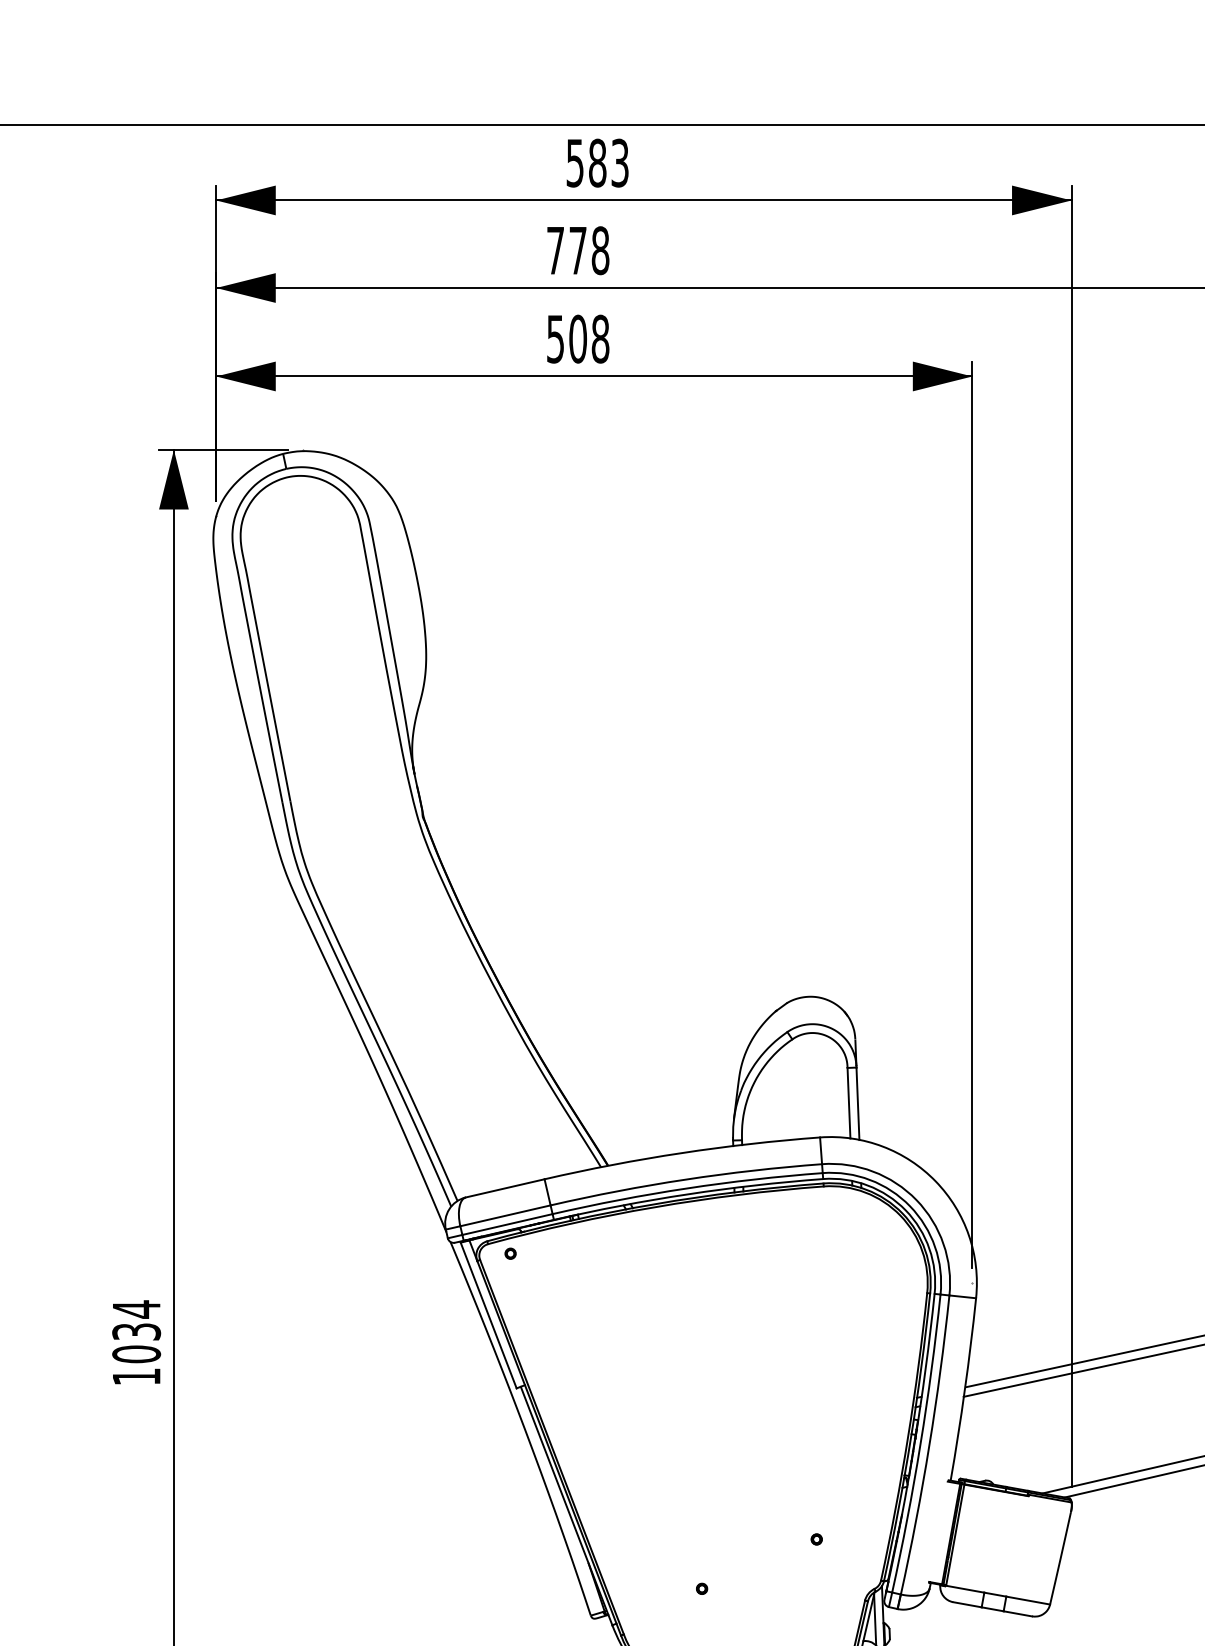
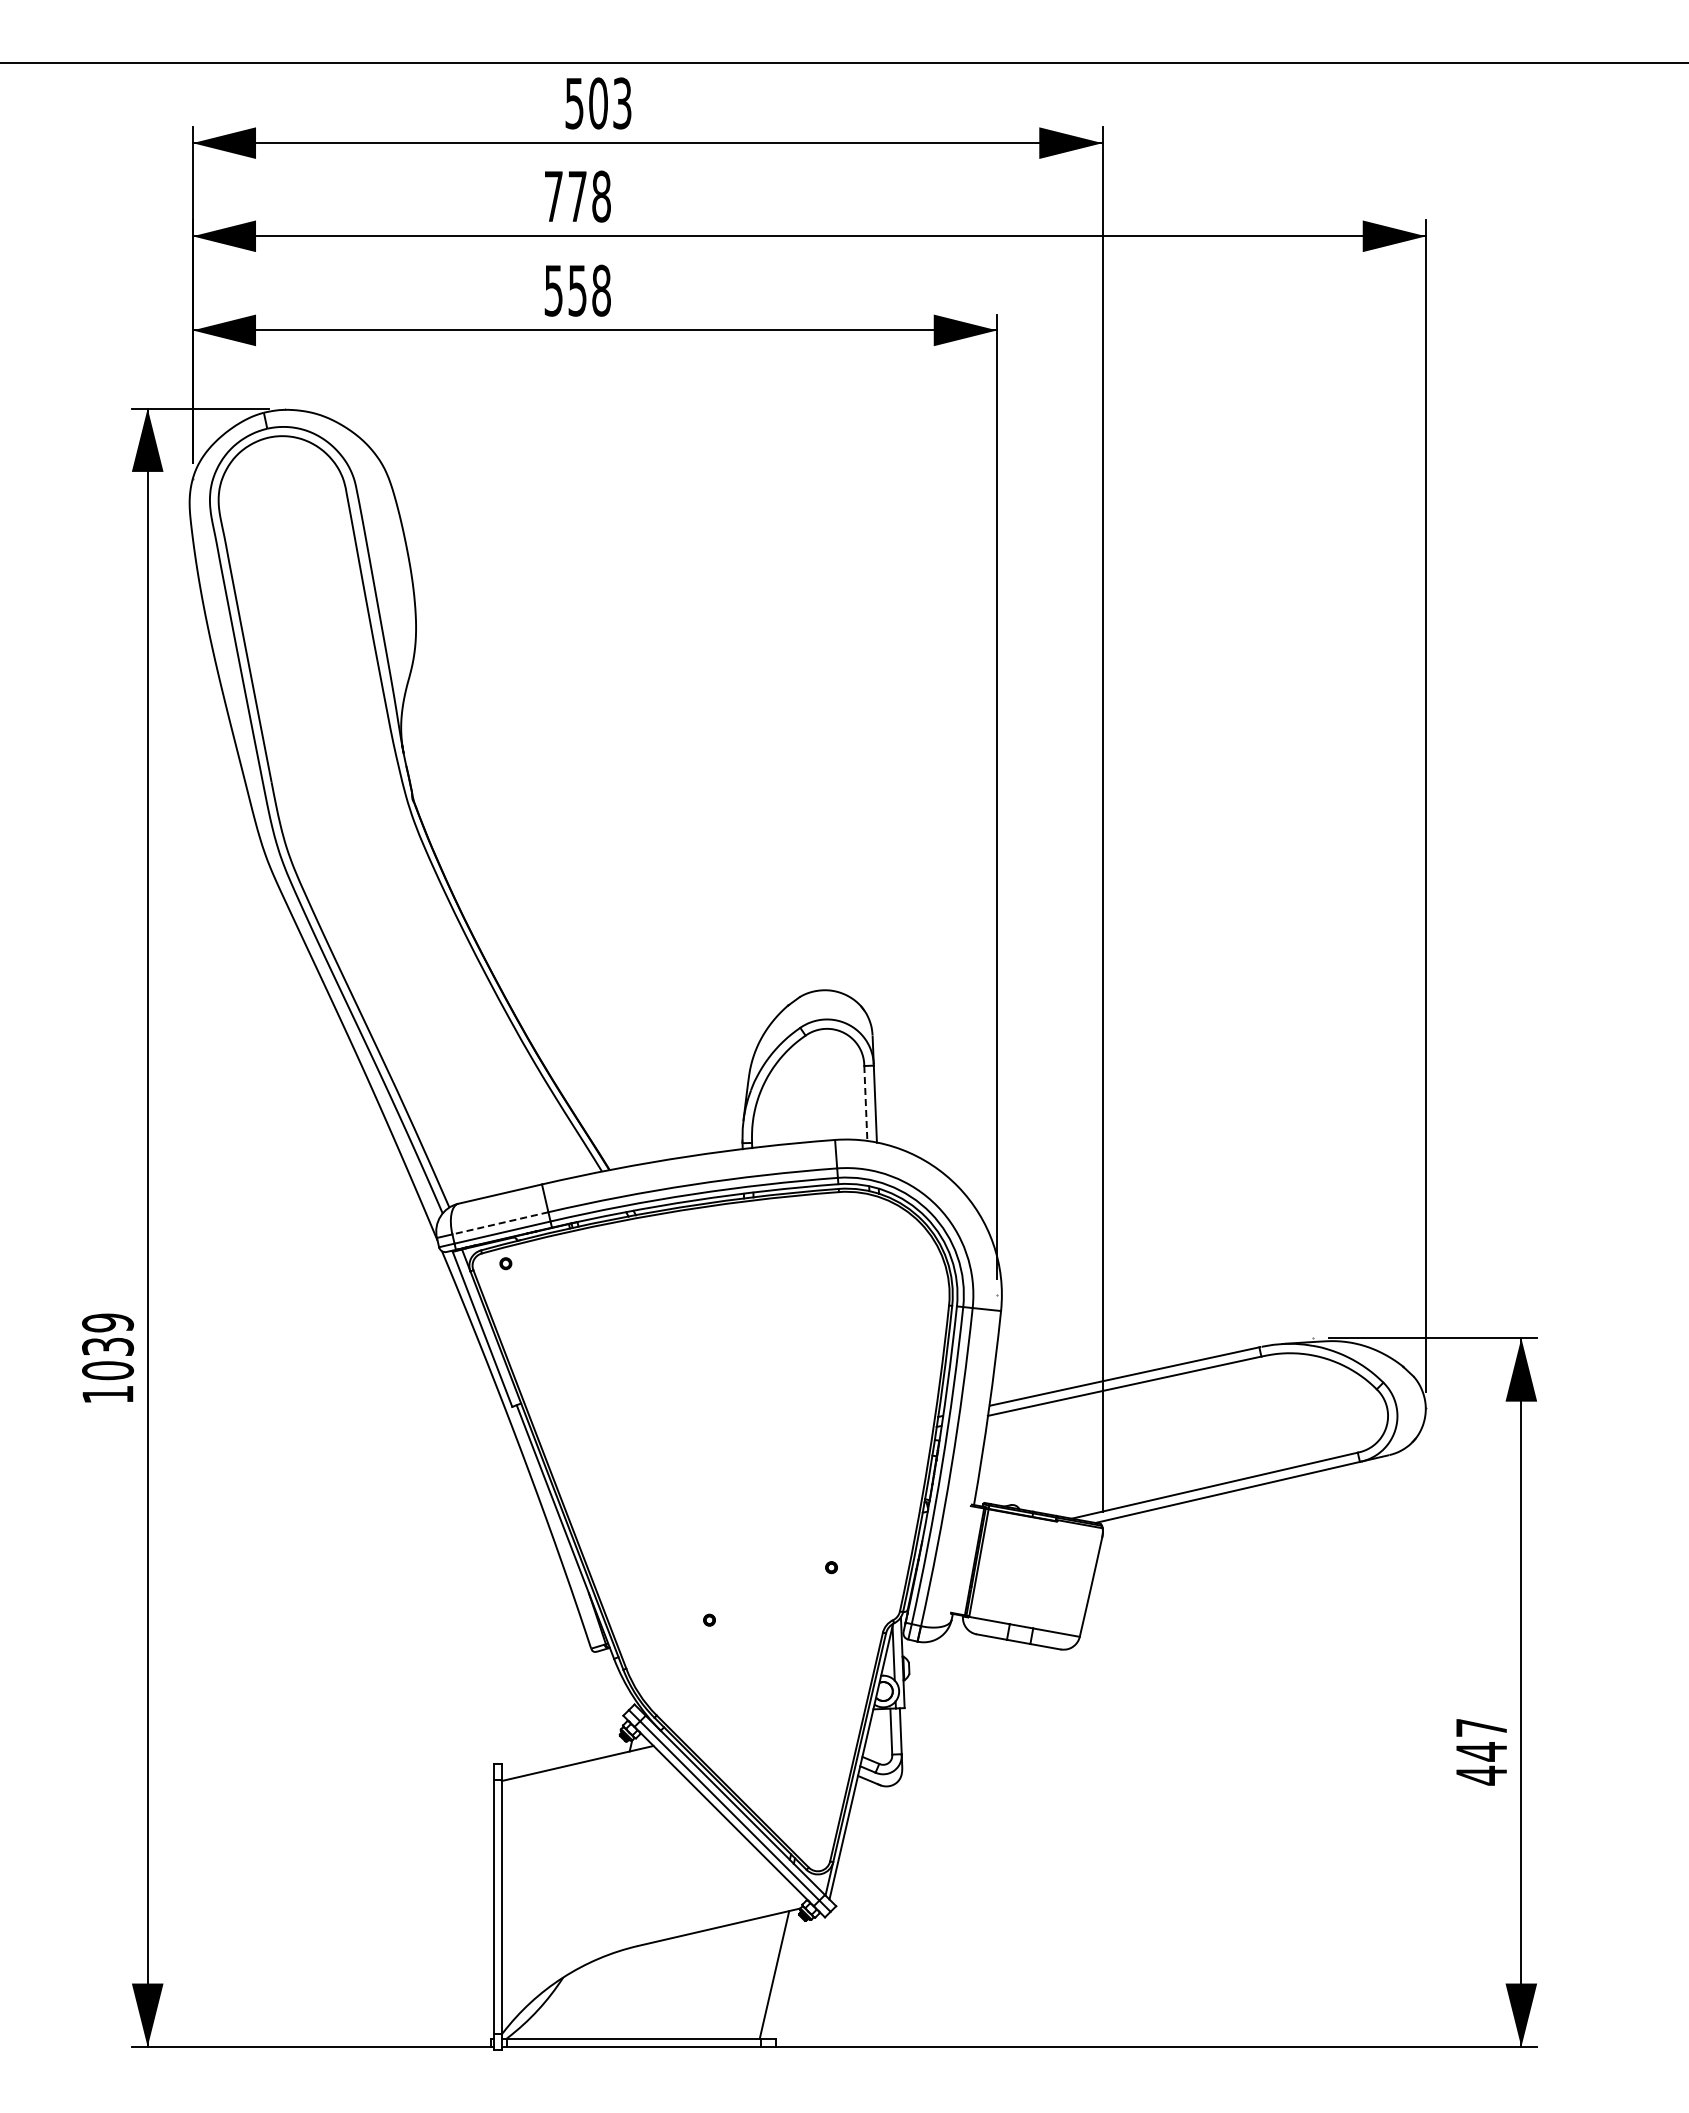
text: (597, 163) -> (598, 103), 583 -> 503
text: (577, 338) -> (577, 290), 508 -> 558
line: (848, 1103) -> (865, 1103), solid -> dashed
line: (504, 1215) -> (499, 1223), solid -> dashed
text: (136, 1309) -> (107, 1322), 1034 -> 1039

